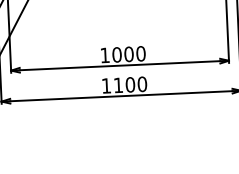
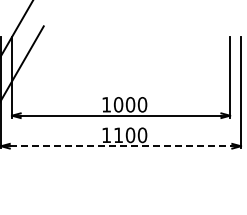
line: (121, 96) -> (121, 146), solid -> dashed

